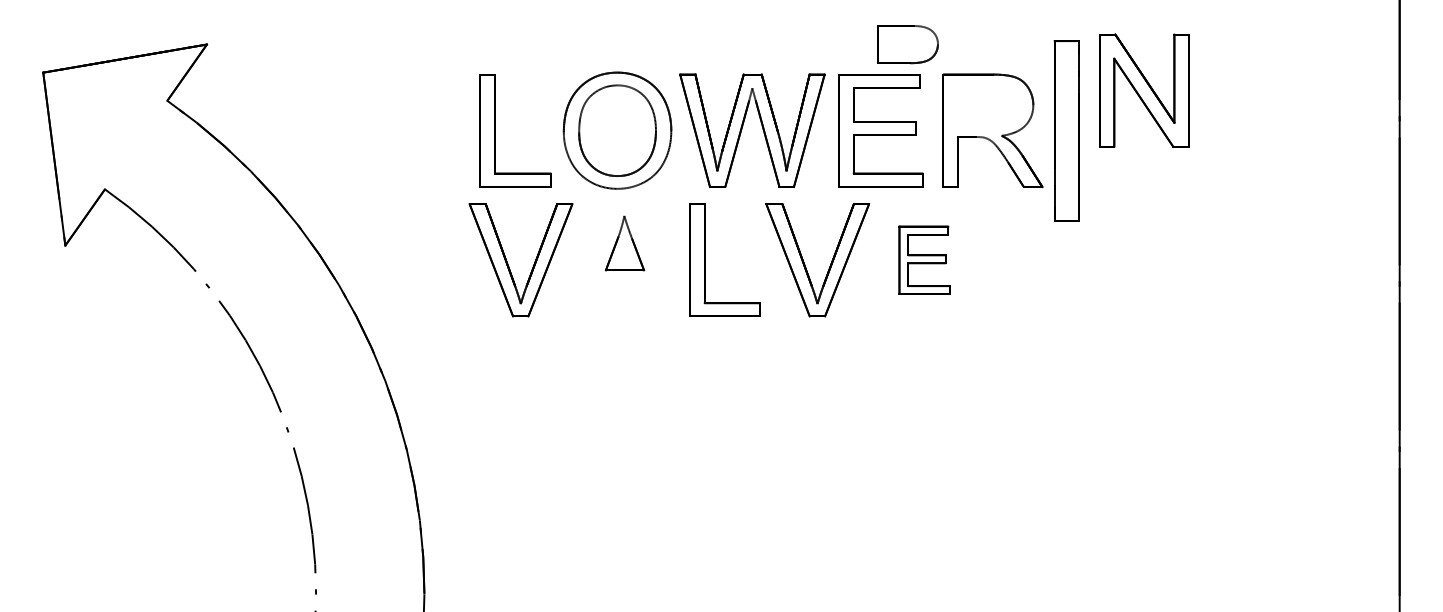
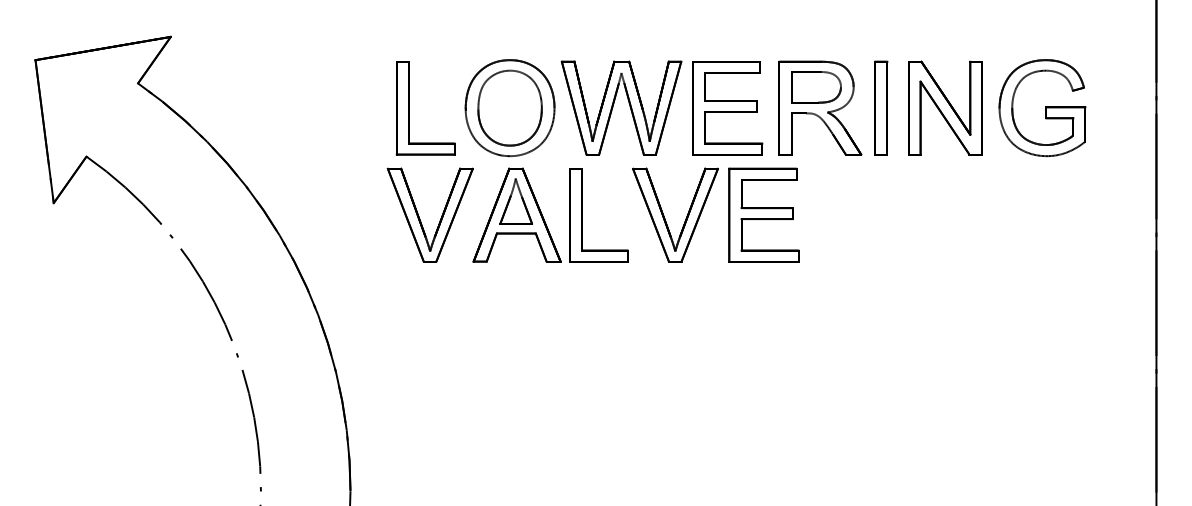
part: (907, 44) -> (815, 87), moved
part: (1144, 90) -> (945, 107), moved
part: (1066, 130) -> (881, 107), size x0.62
part: (1261, 130) -> (1042, 107), added
part: (625, 260) -> (516, 215), added
part: (924, 260) -> (763, 215), size x1.67

